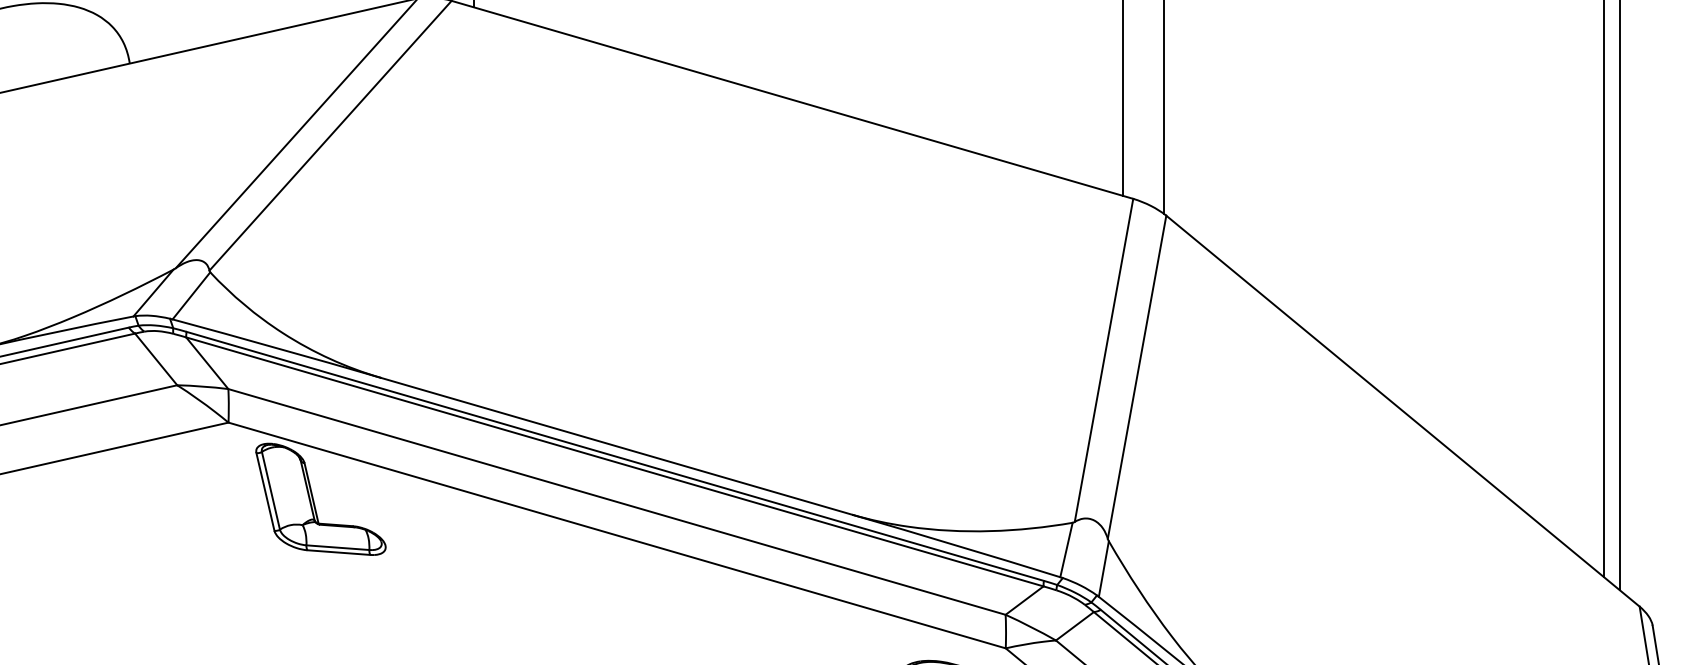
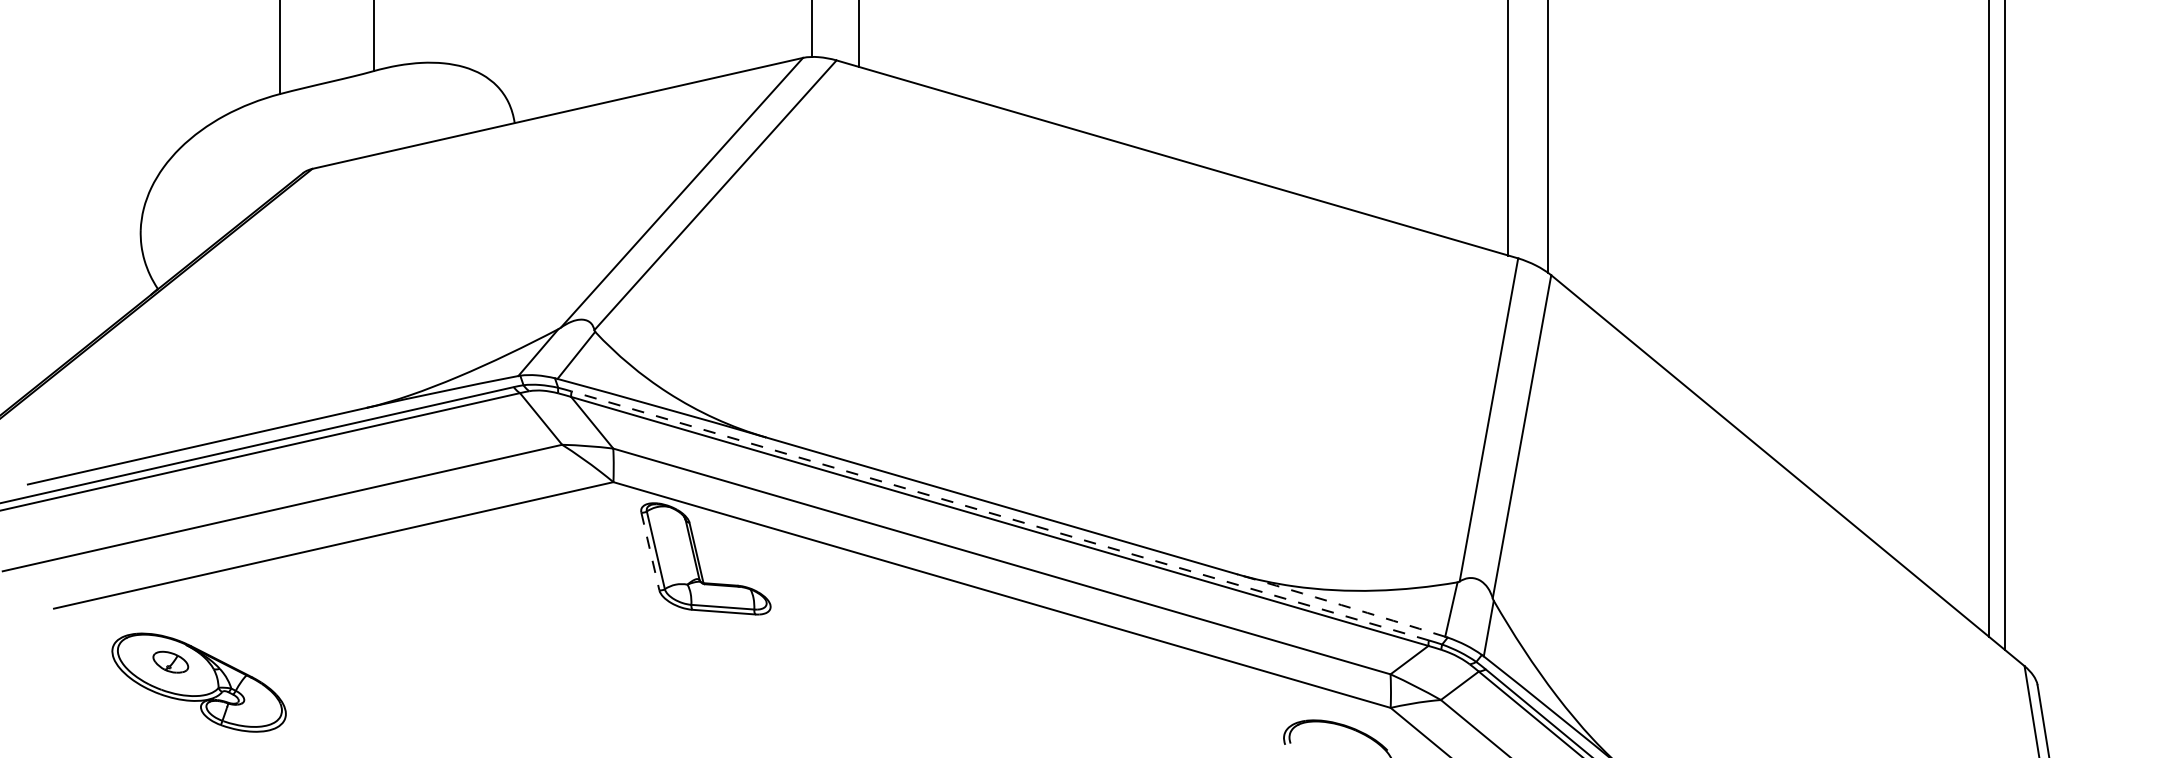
line: (614, 455) -> (999, 515), solid -> dashed
line: (265, 491) -> (650, 551), solid -> dashed
arc: (956, 545) -> (1341, 605), solid -> dashed

